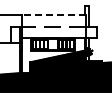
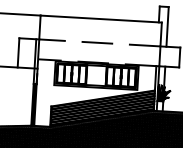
line: (53, 14) -> (100, 18), dashed -> solid

